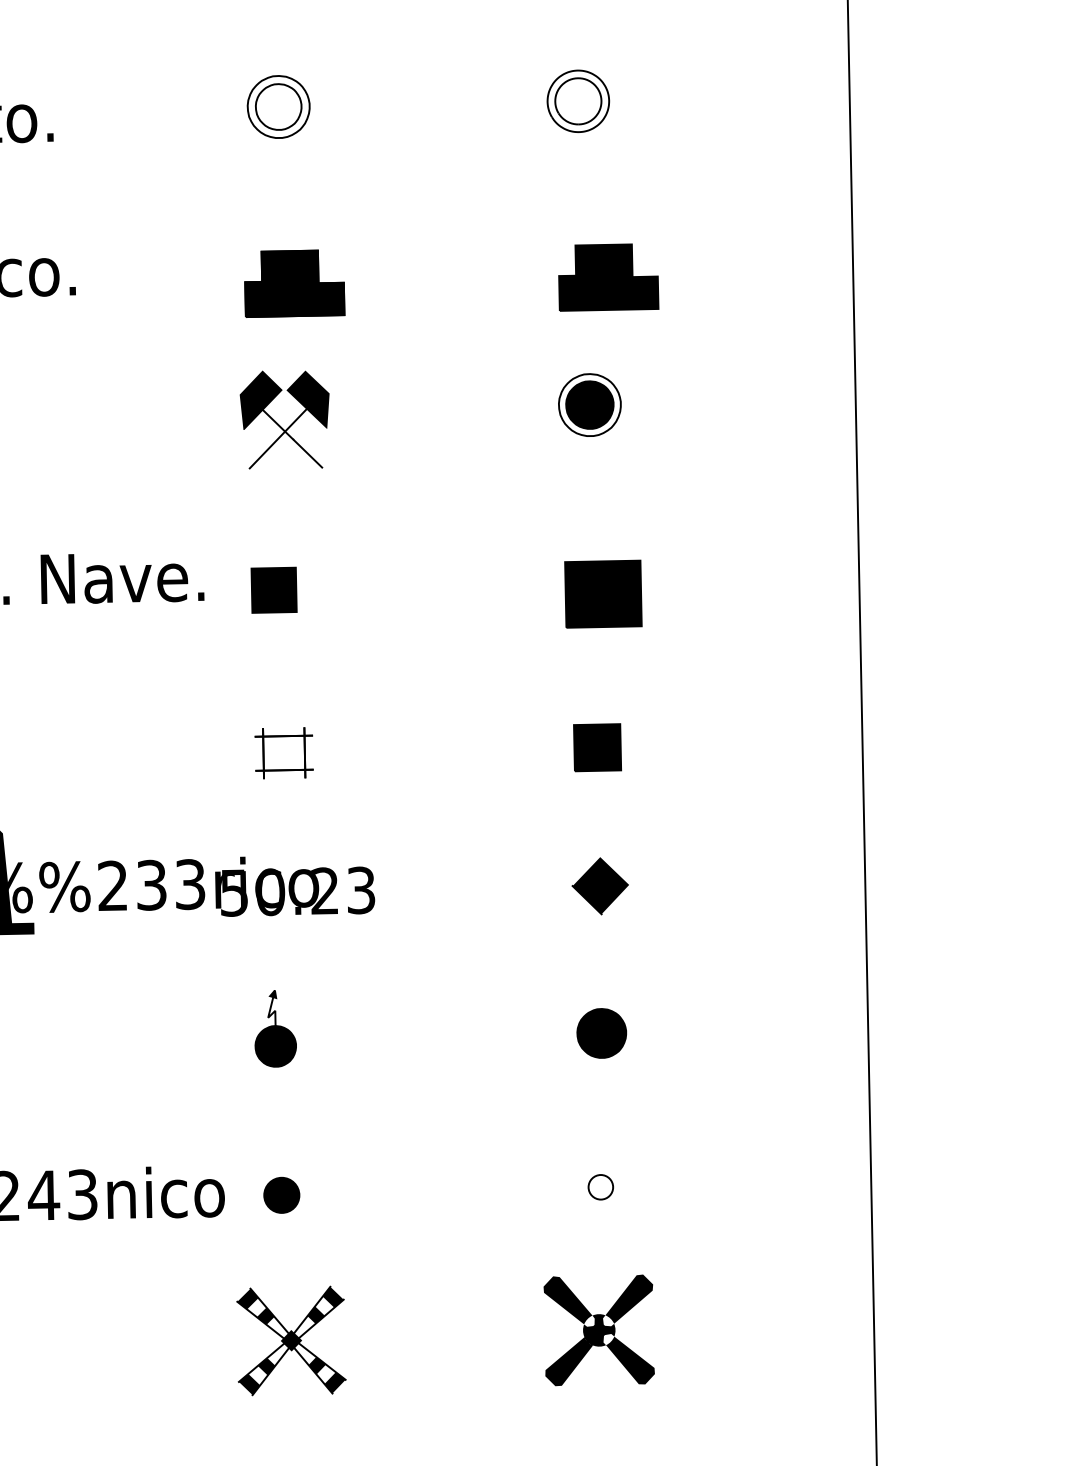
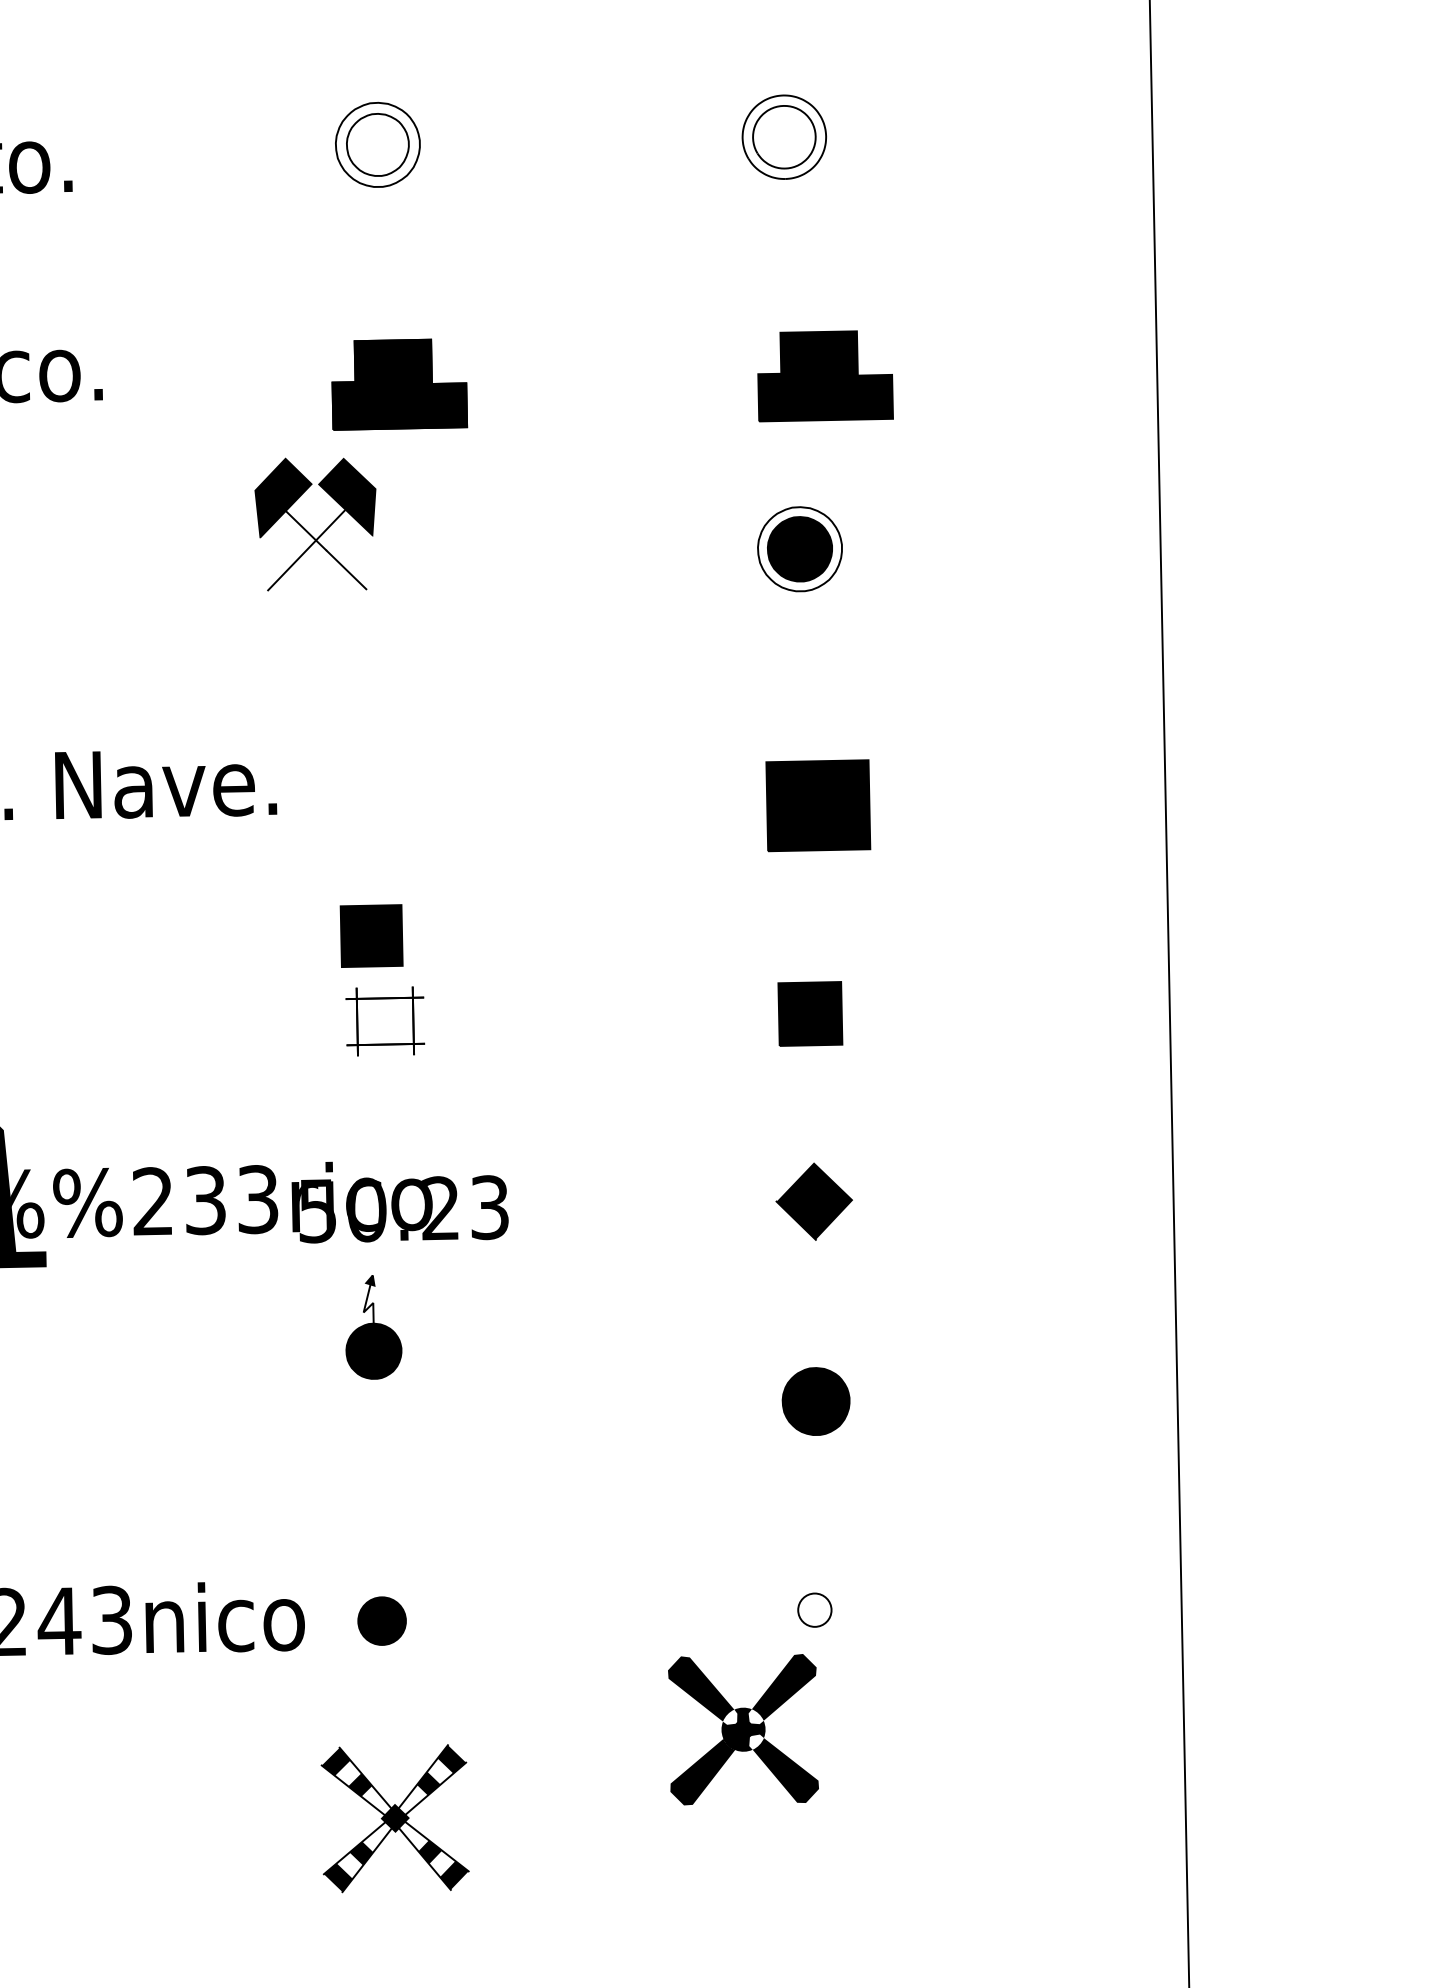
part: (279, 424) -> (308, 530), moved
part: (273, 589) -> (370, 934), moved
part: (275, 1028) -> (373, 1326), moved
part: (598, 1330) -> (742, 1729), moved

